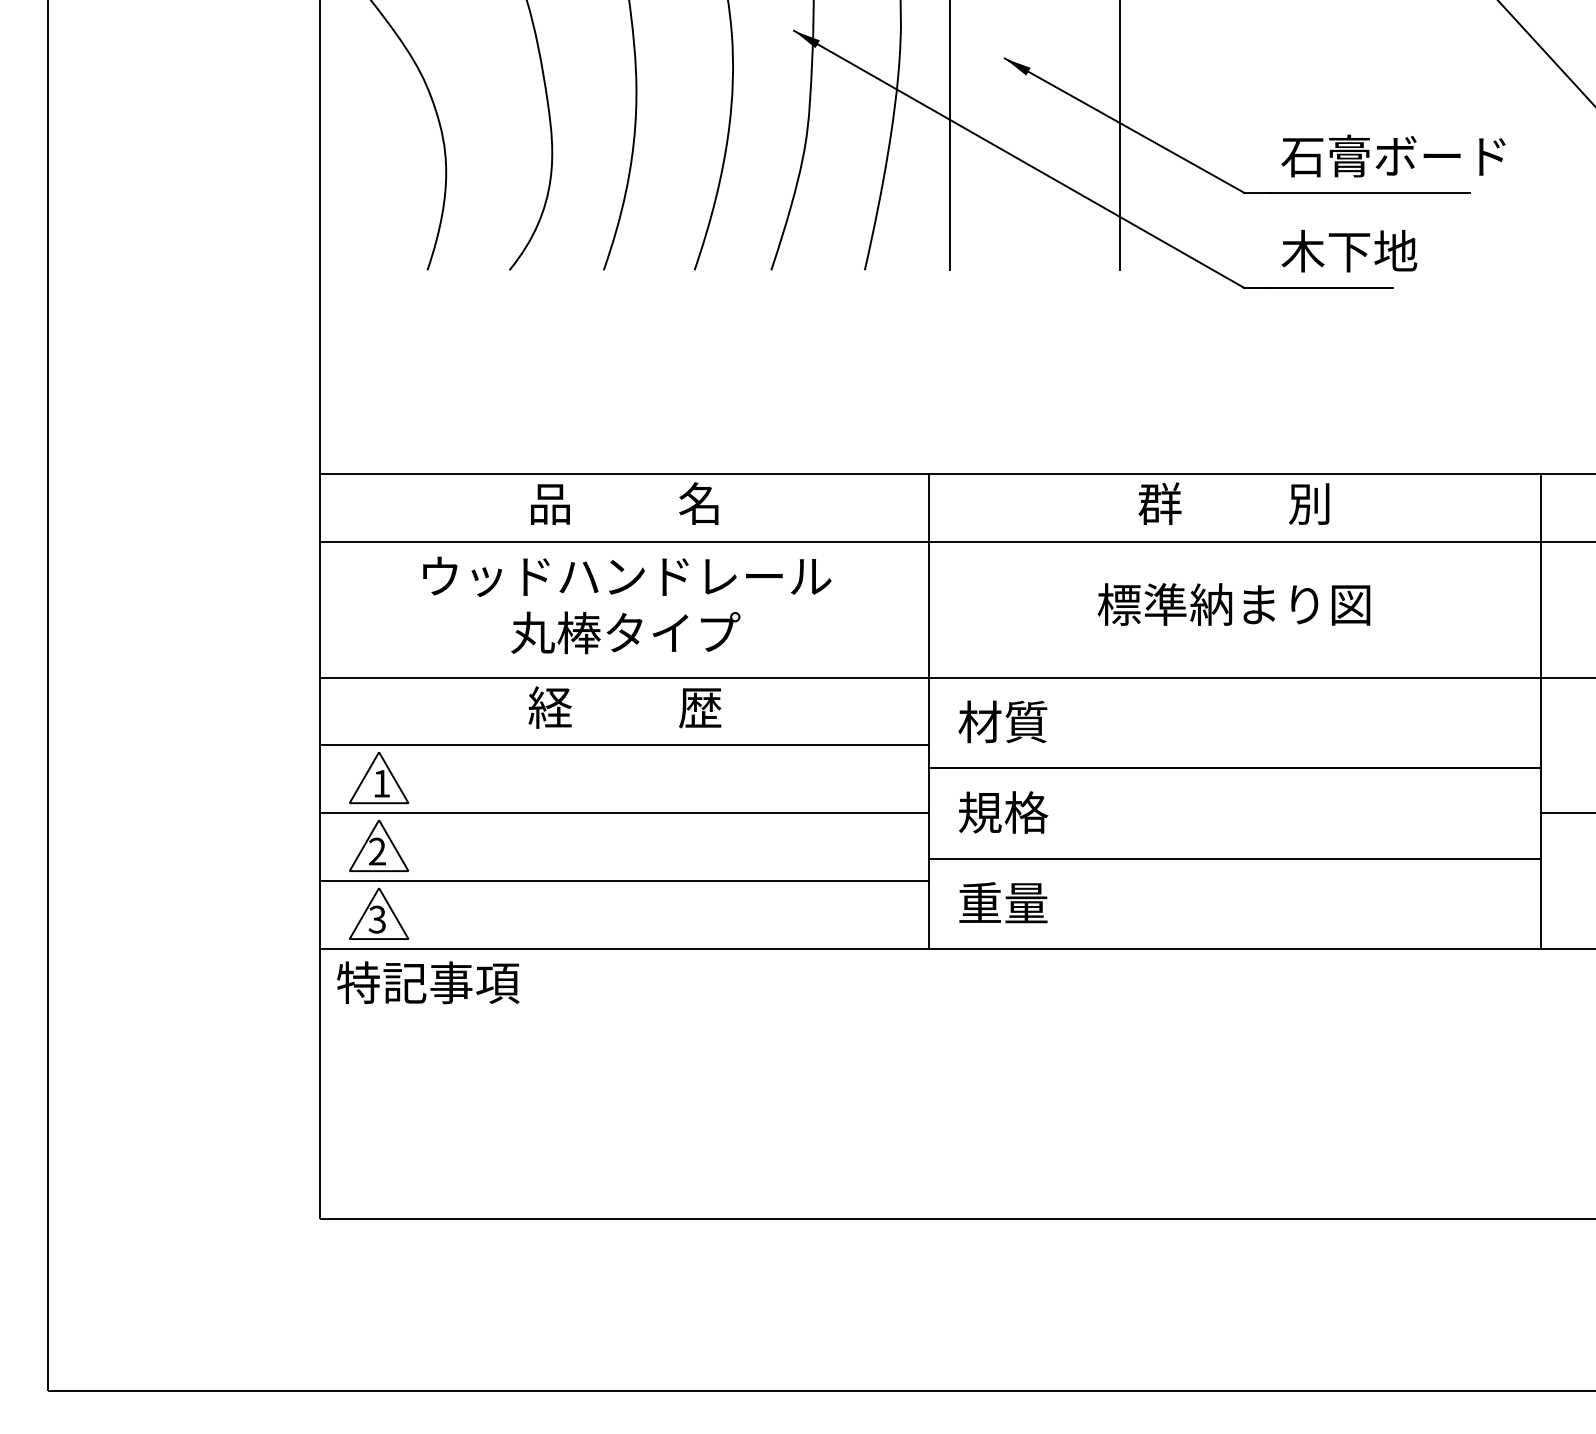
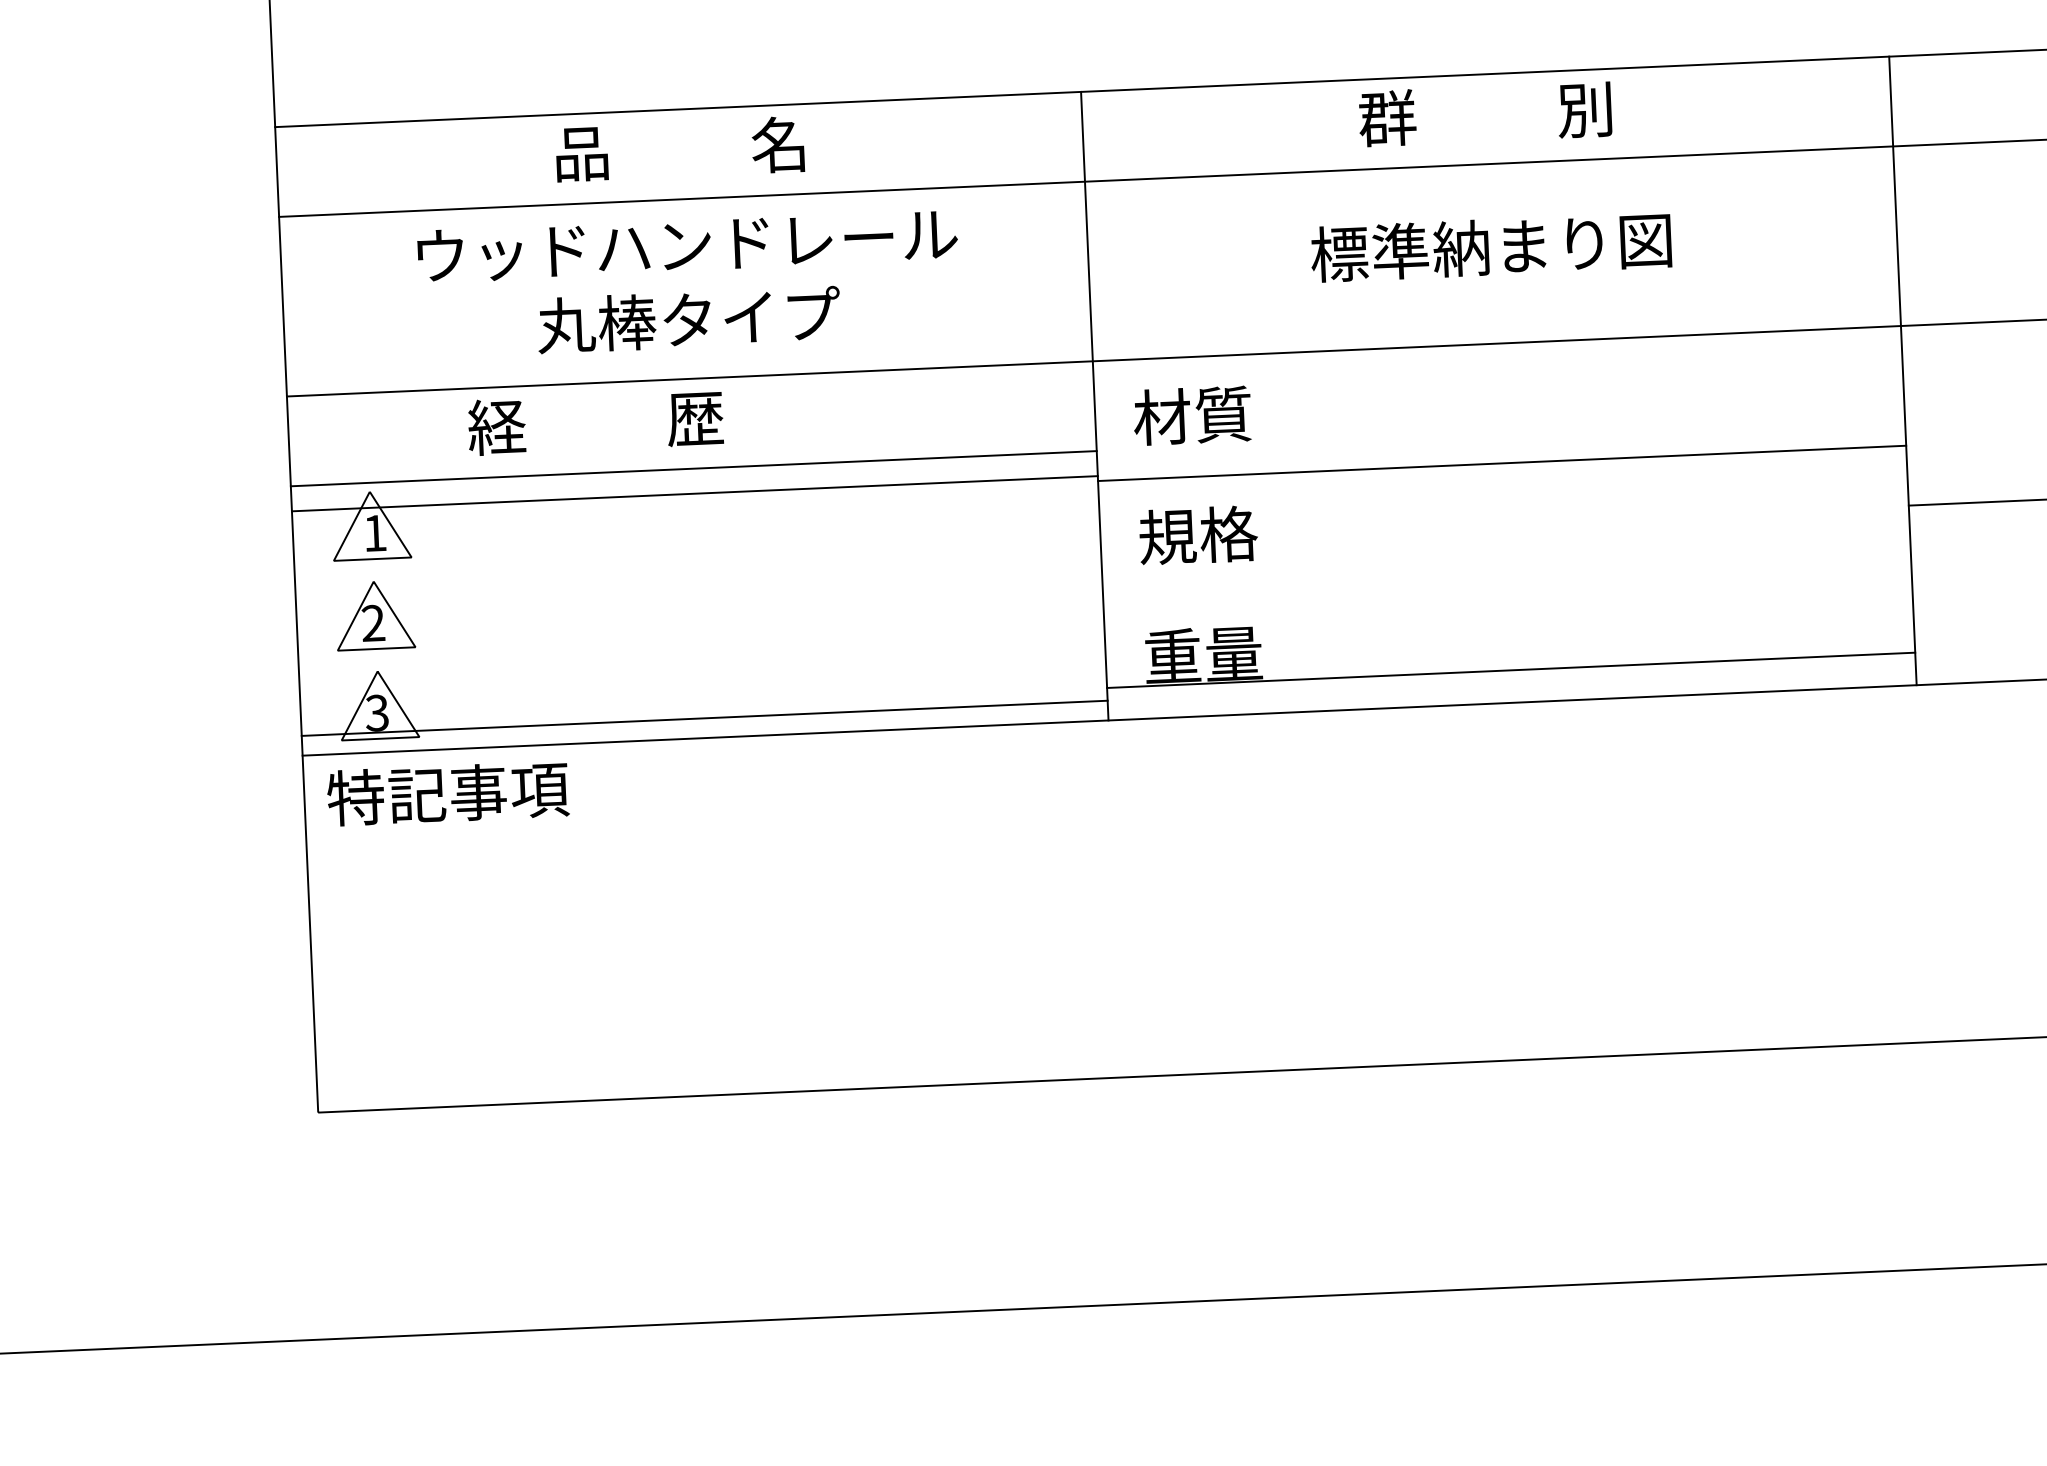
text: (624, 707) -> (595, 422), moved
line: (624, 813) -> (694, 493), moved
line: (1234, 858) -> (1510, 670), moved
line: (624, 881) -> (704, 718), moved

